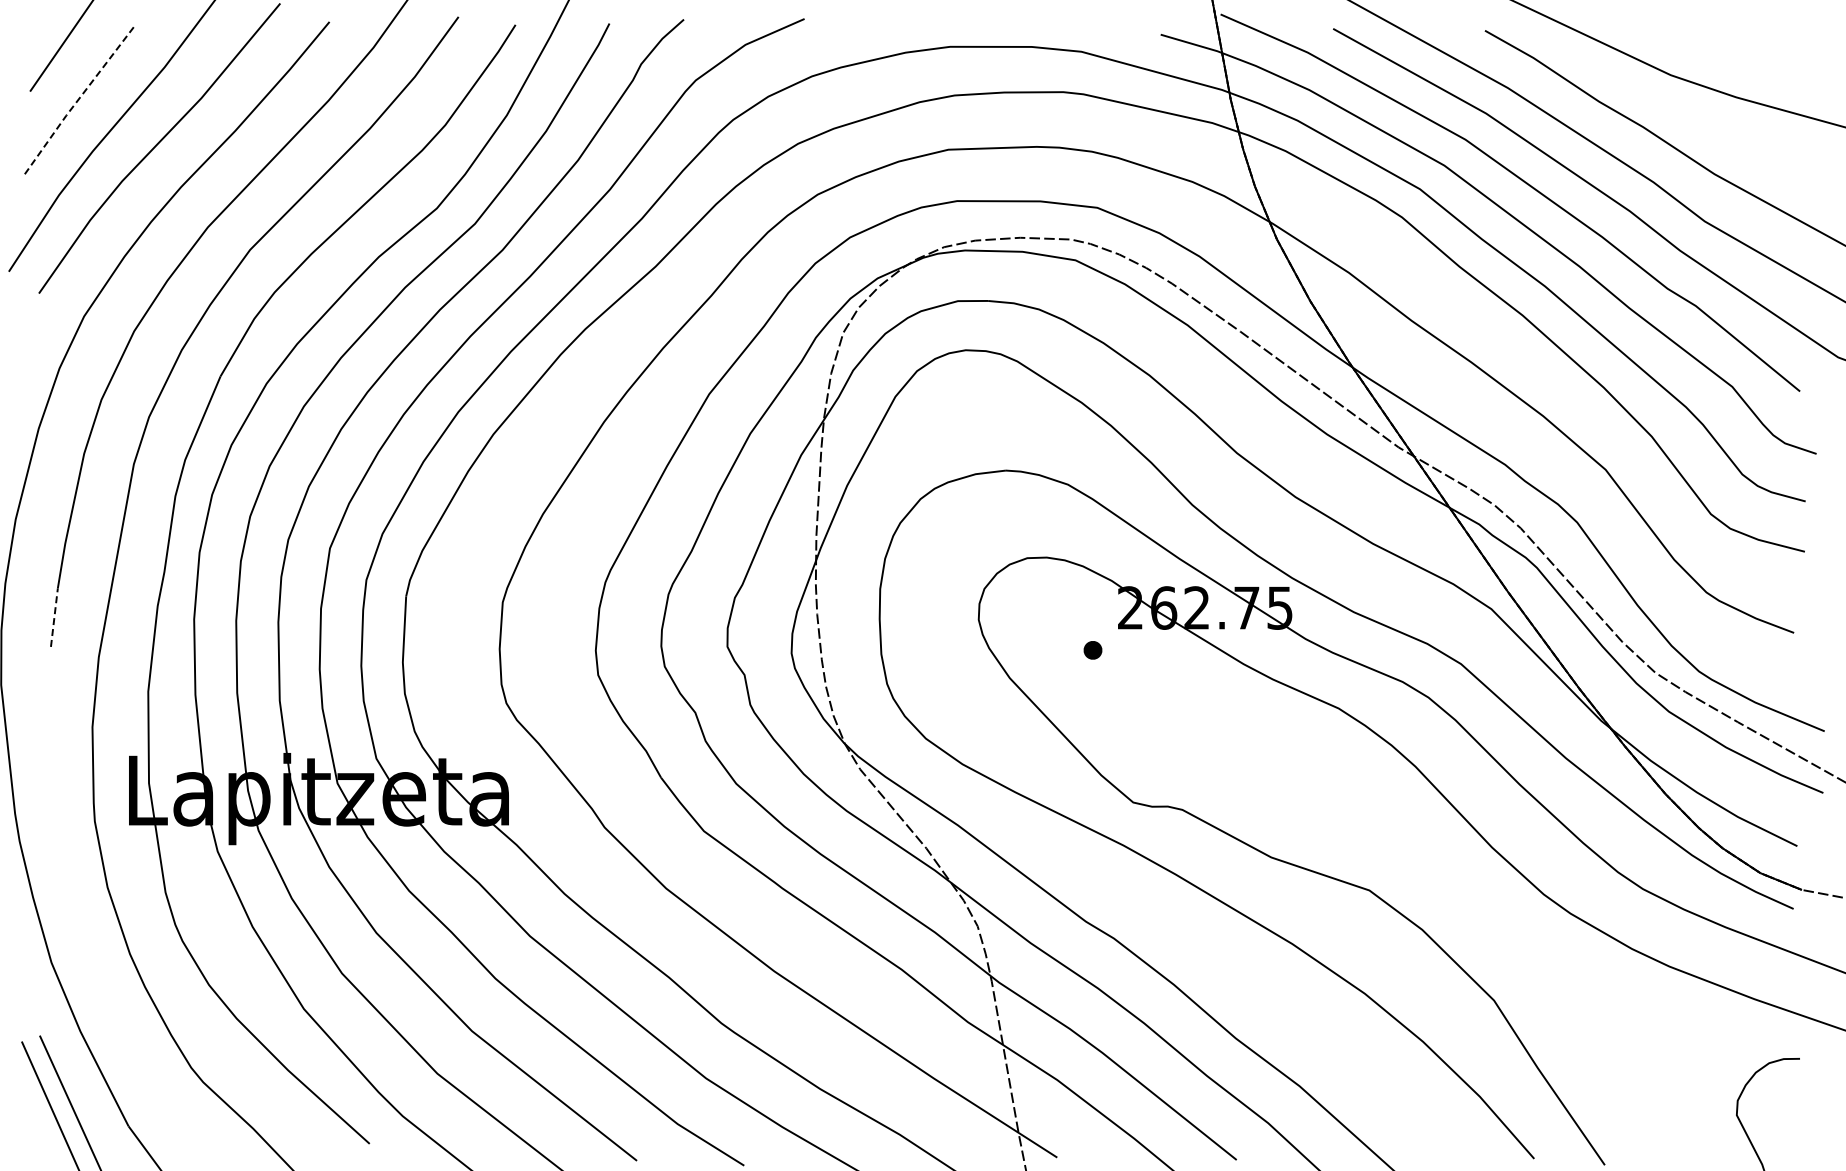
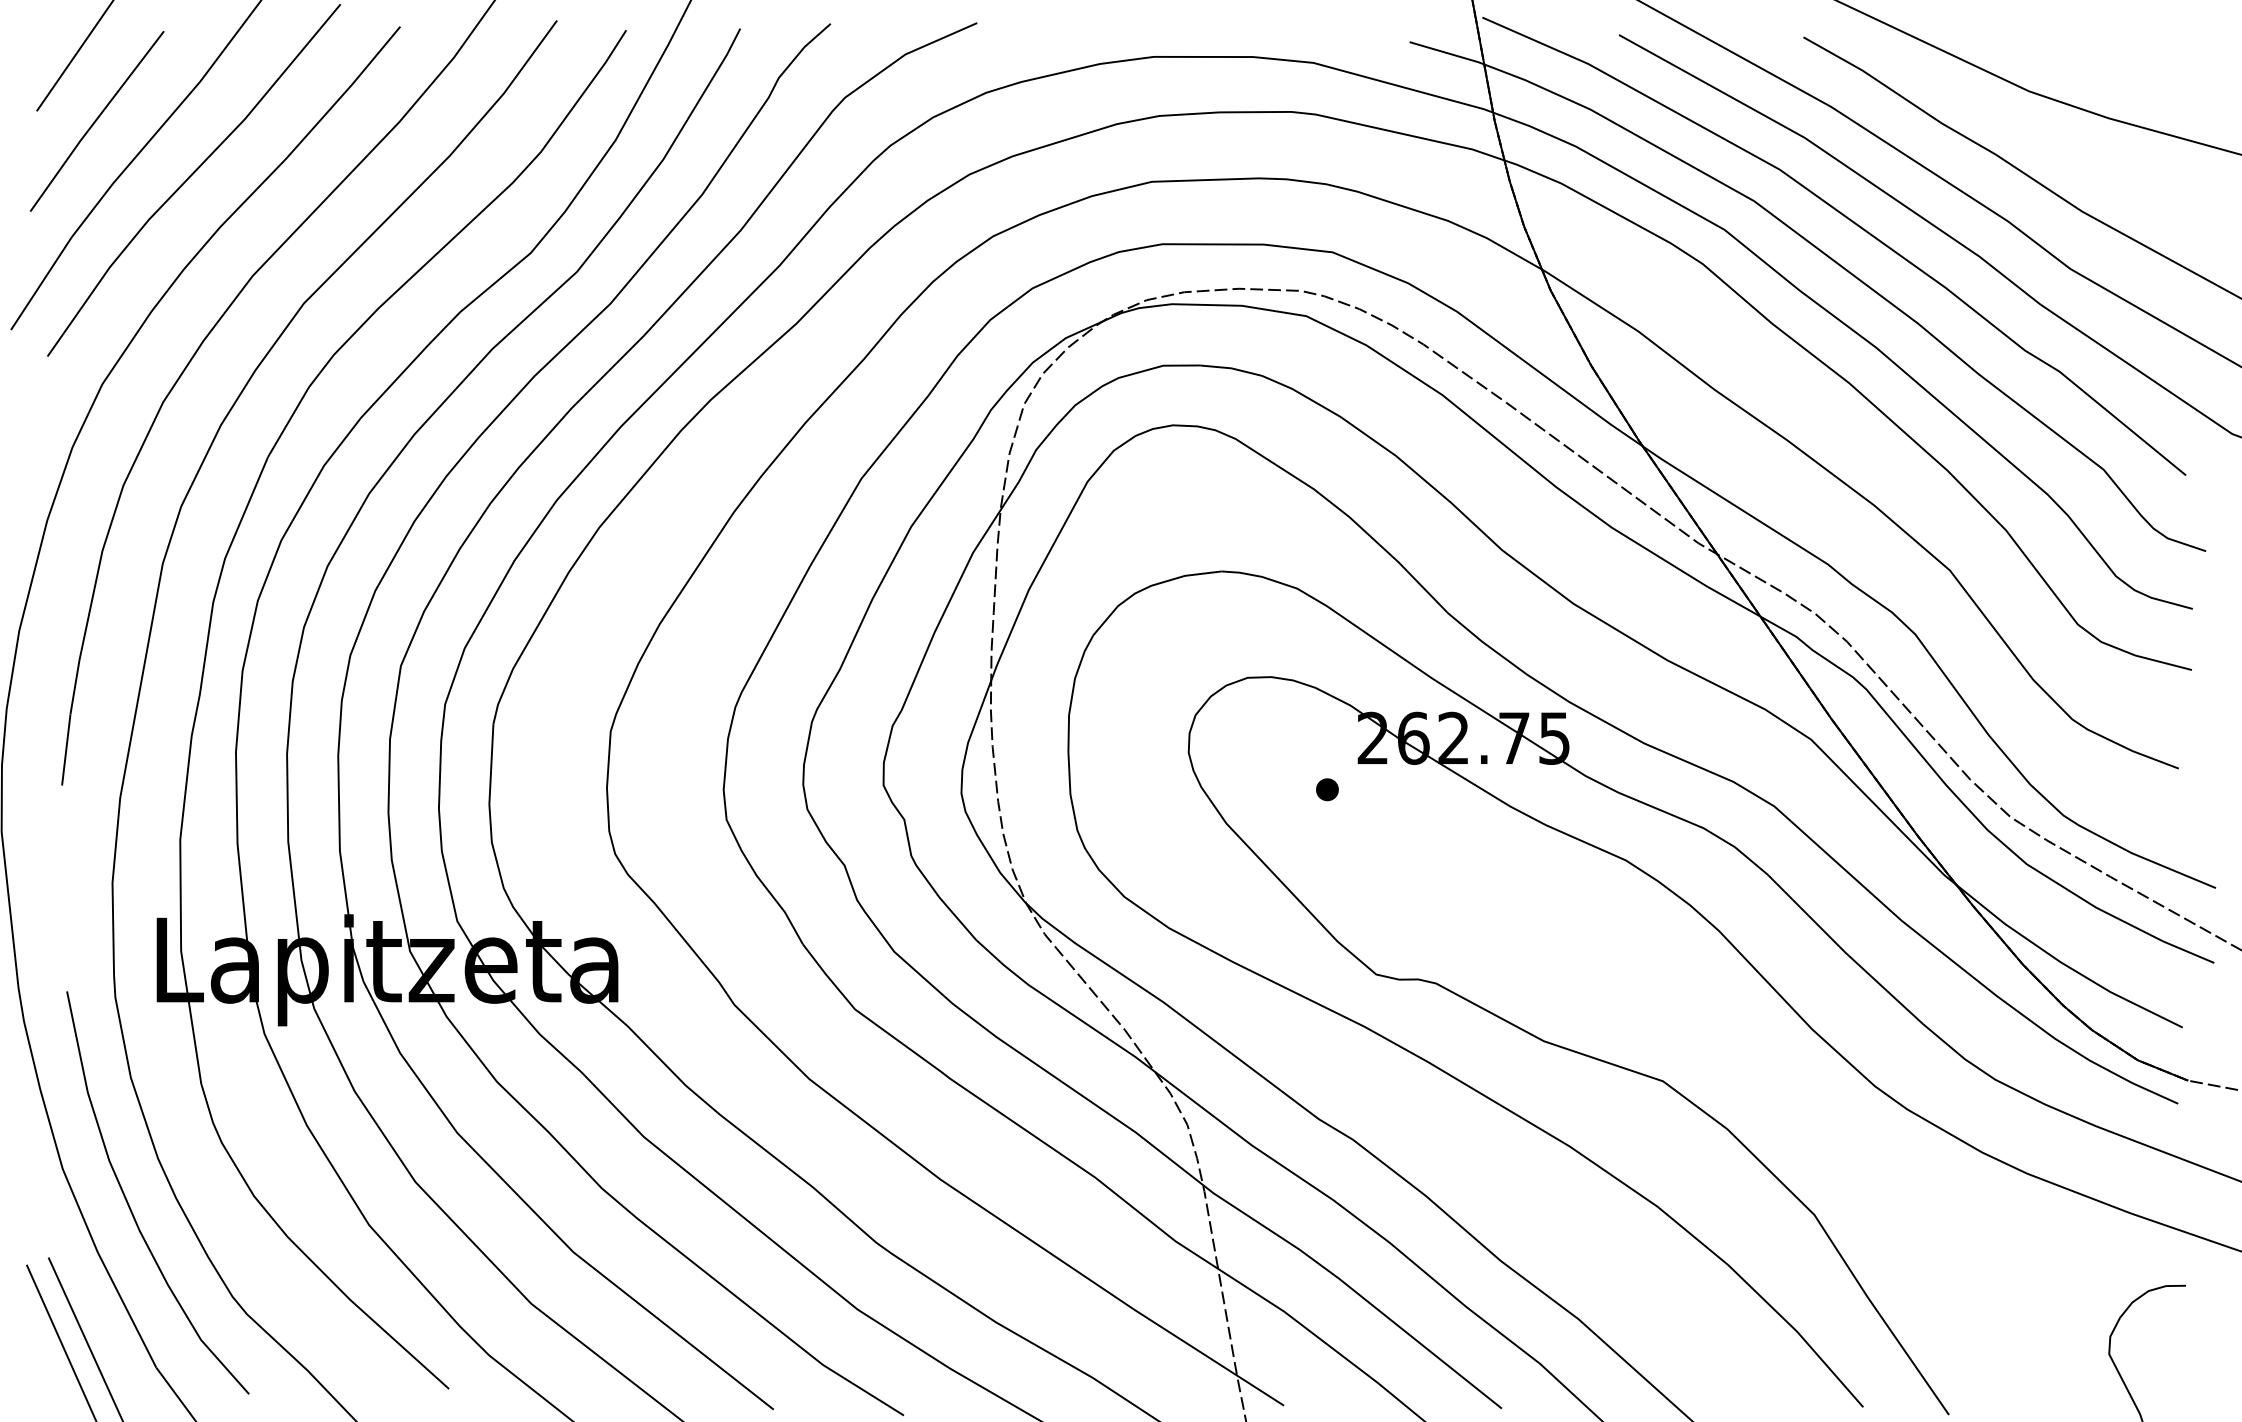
line: (78, 99) -> (95, 120), dashed -> solid
line: (54, 617) -> (66, 749), dashed -> solid
curve: (107, 993) -> (130, 1206), added

